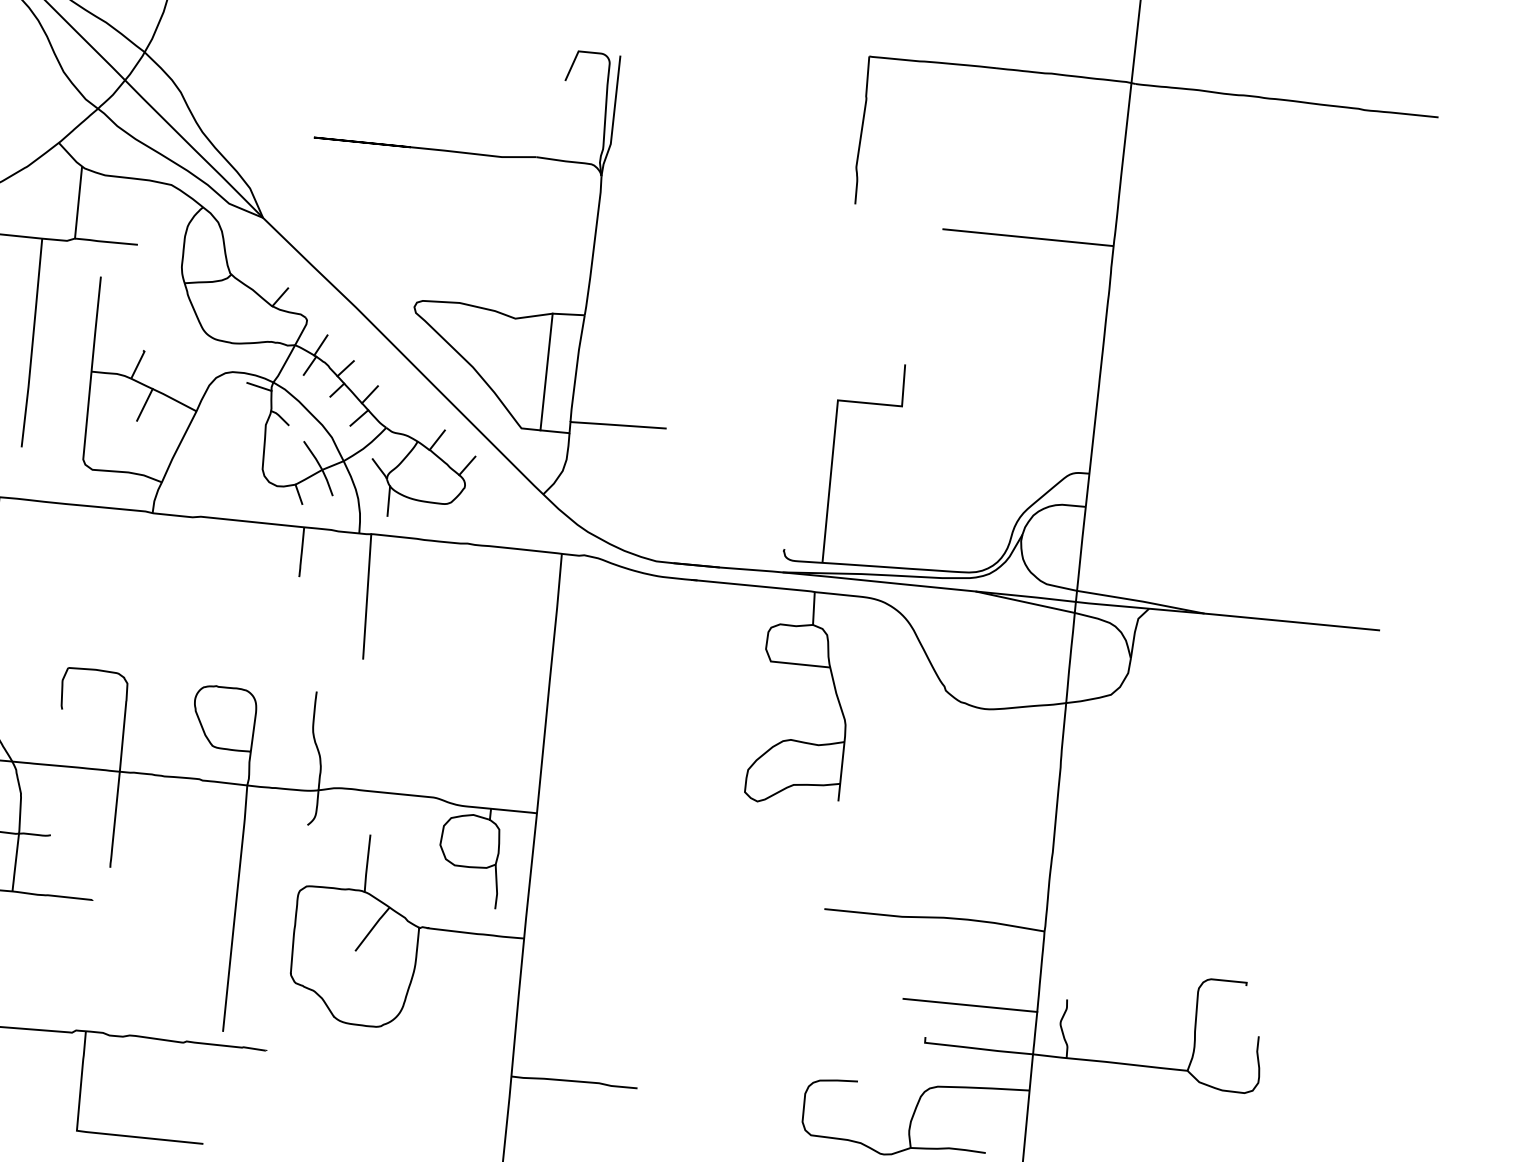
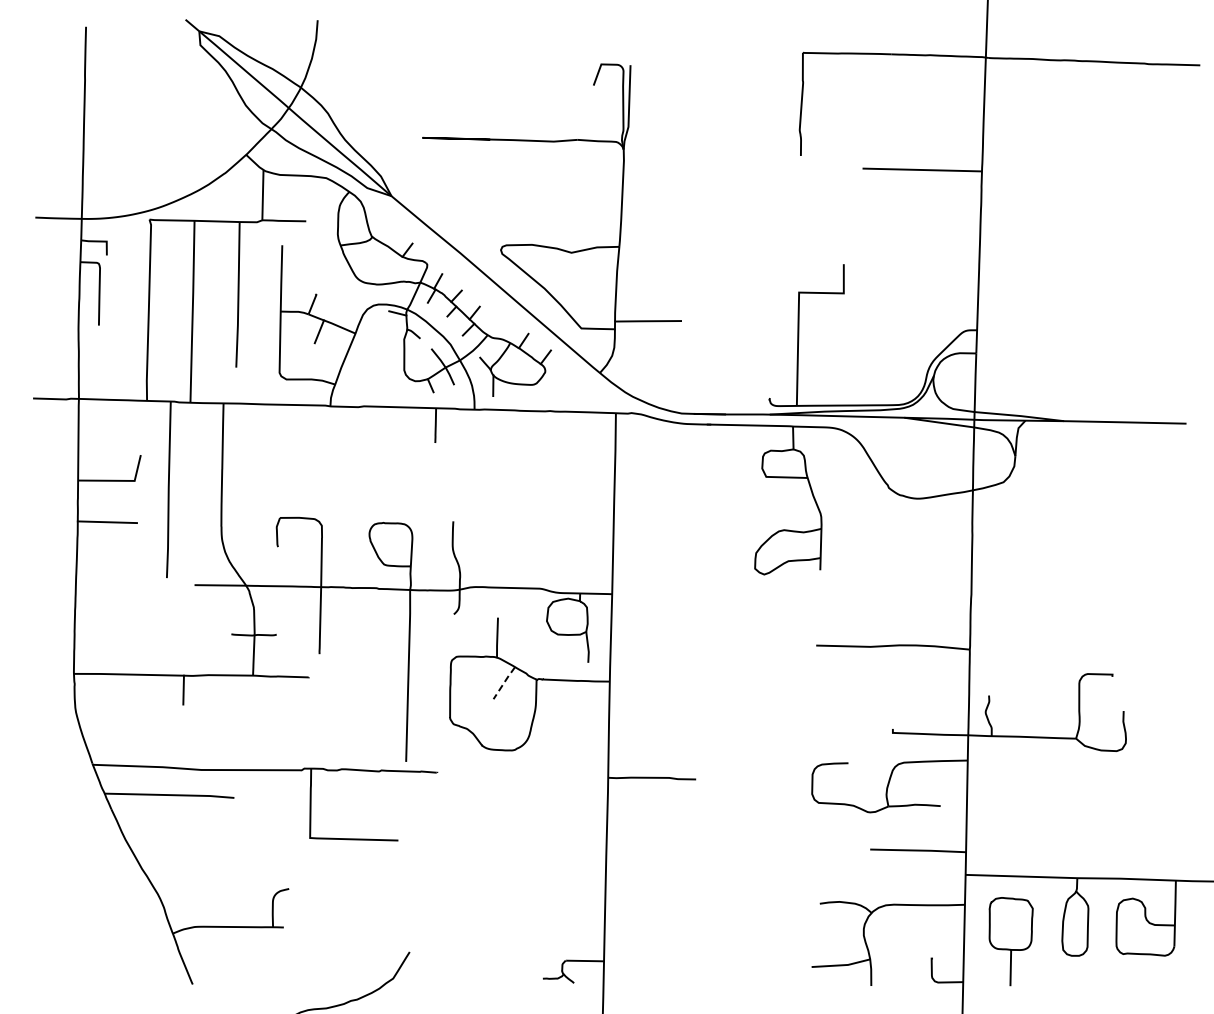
line: (546, 371) -> (595, 287), removed
line: (366, 595) -> (482, 452), removed
line: (372, 927) -> (504, 681), solid -> dashed
line: (969, 1005) -> (921, 704), removed

